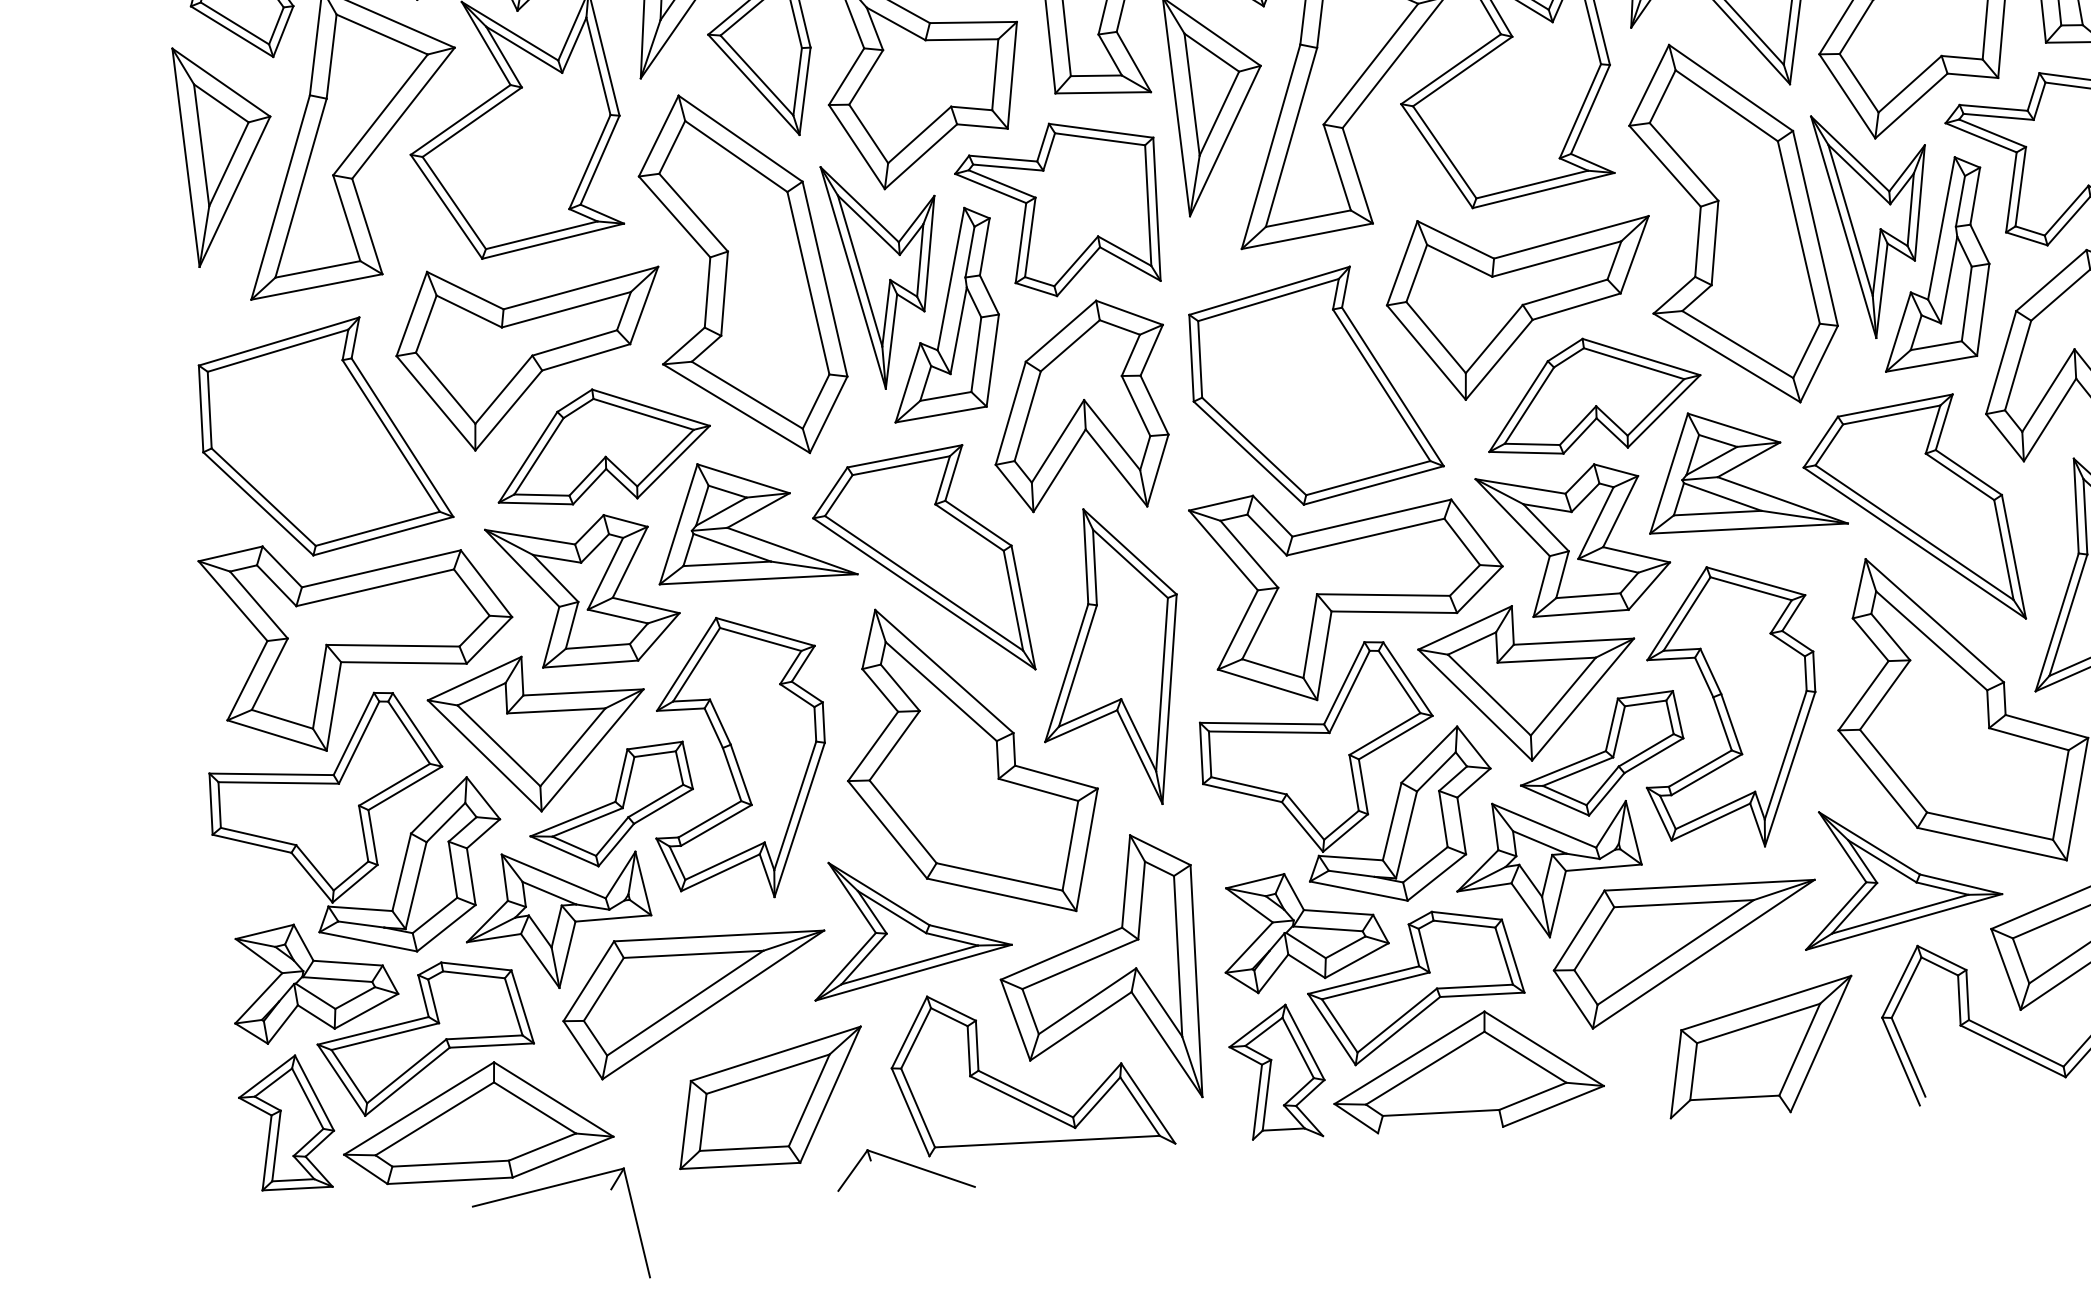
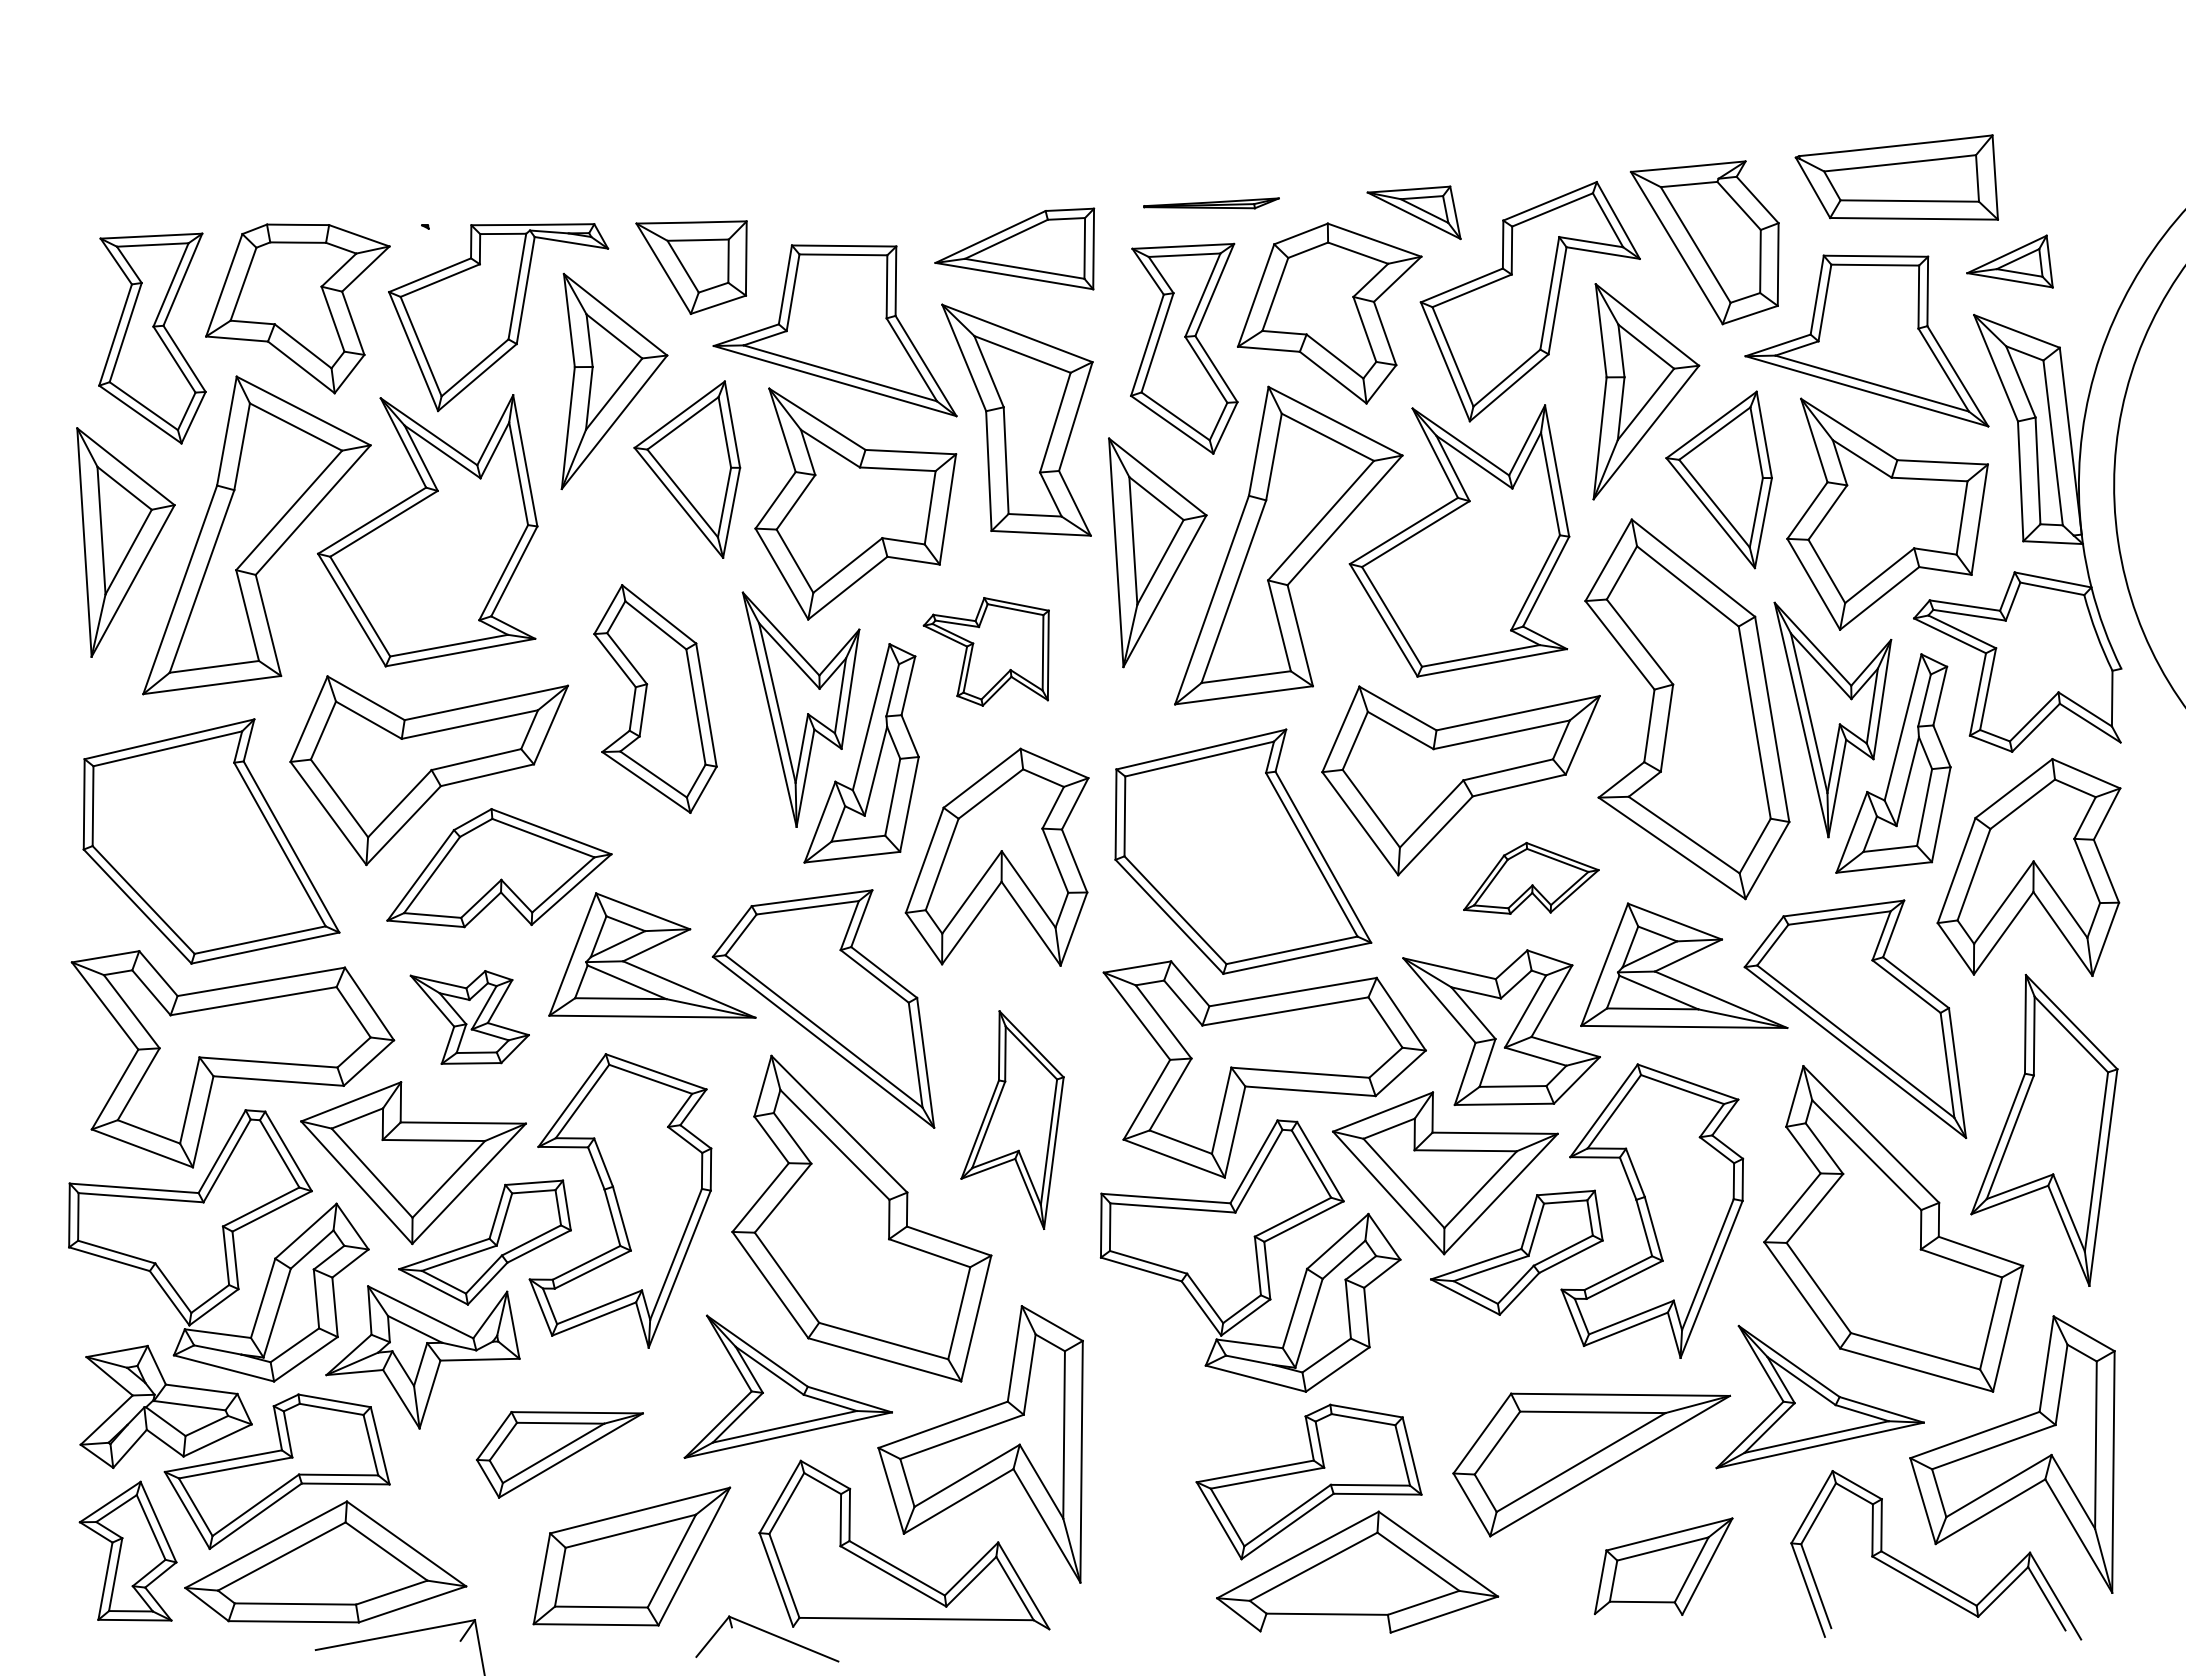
part: (1057, 209) -> (986, 651), size x0.6
part: (742, 273) -> (655, 698), size x0.6
part: (1593, 395) -> (1531, 878), size x0.6
part: (583, 590) -> (469, 1017), size x0.6
part: (1110, 656) -> (1012, 1119), size x0.7
part: (1548, 868) -> (1454, 1367), removed
part: (1305, 931) -> (1197, 1417), removed
part: (695, 1004) -> (559, 1454), size x0.6
part: (1760, 1047) -> (1663, 1566), size x0.7
part: (1277, 1072) -> (1159, 1561), removed

